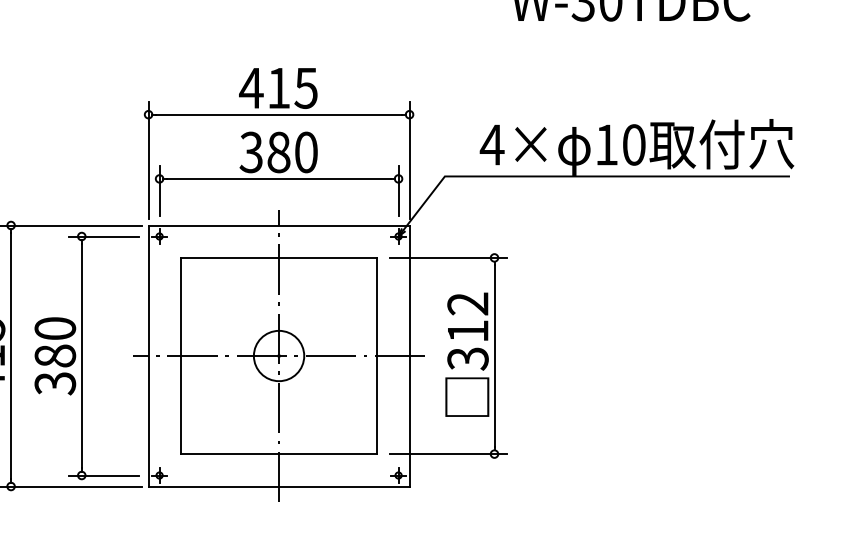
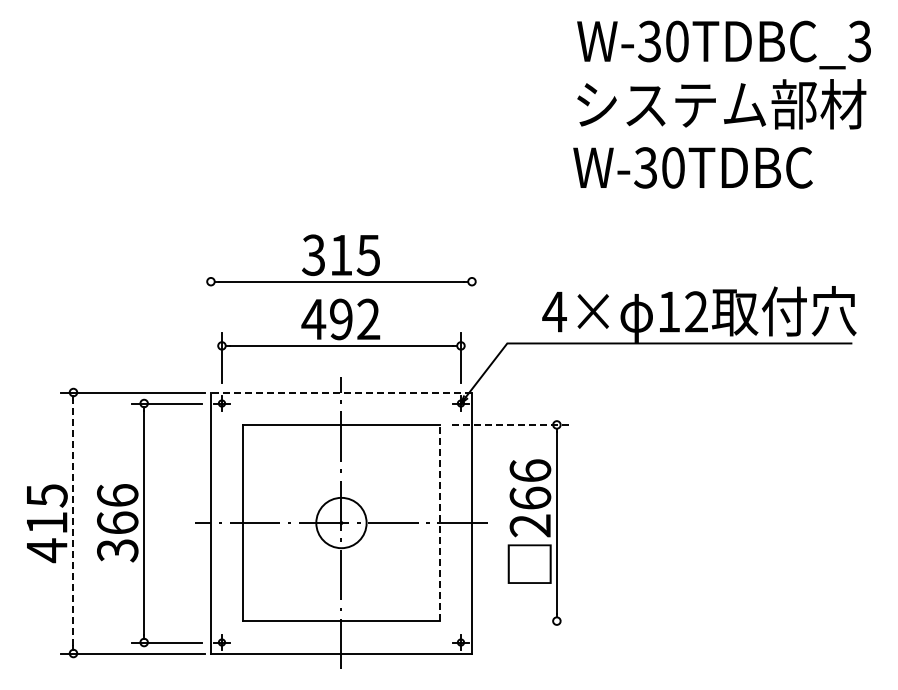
text: (251, 88) -> (313, 255), 415 -> 315
text: (634, 144) -> (696, 311), 10 -> 12
text: (278, 152) -> (340, 319), 380 -> 492
line: (148, 160) -> (210, 327), removed
line: (409, 160) -> (471, 327), removed
line: (279, 225) -> (341, 392), solid -> dashed
line: (448, 257) -> (510, 424), solid -> dashed
text: (468, 331) -> (530, 498), 312 -> 266
text: (55, 342) -> (117, 509), 380 -> 366
line: (377, 355) -> (439, 522), solid -> dashed
line: (11, 356) -> (73, 523), solid -> dashed
line: (448, 454) -> (510, 621), removed

